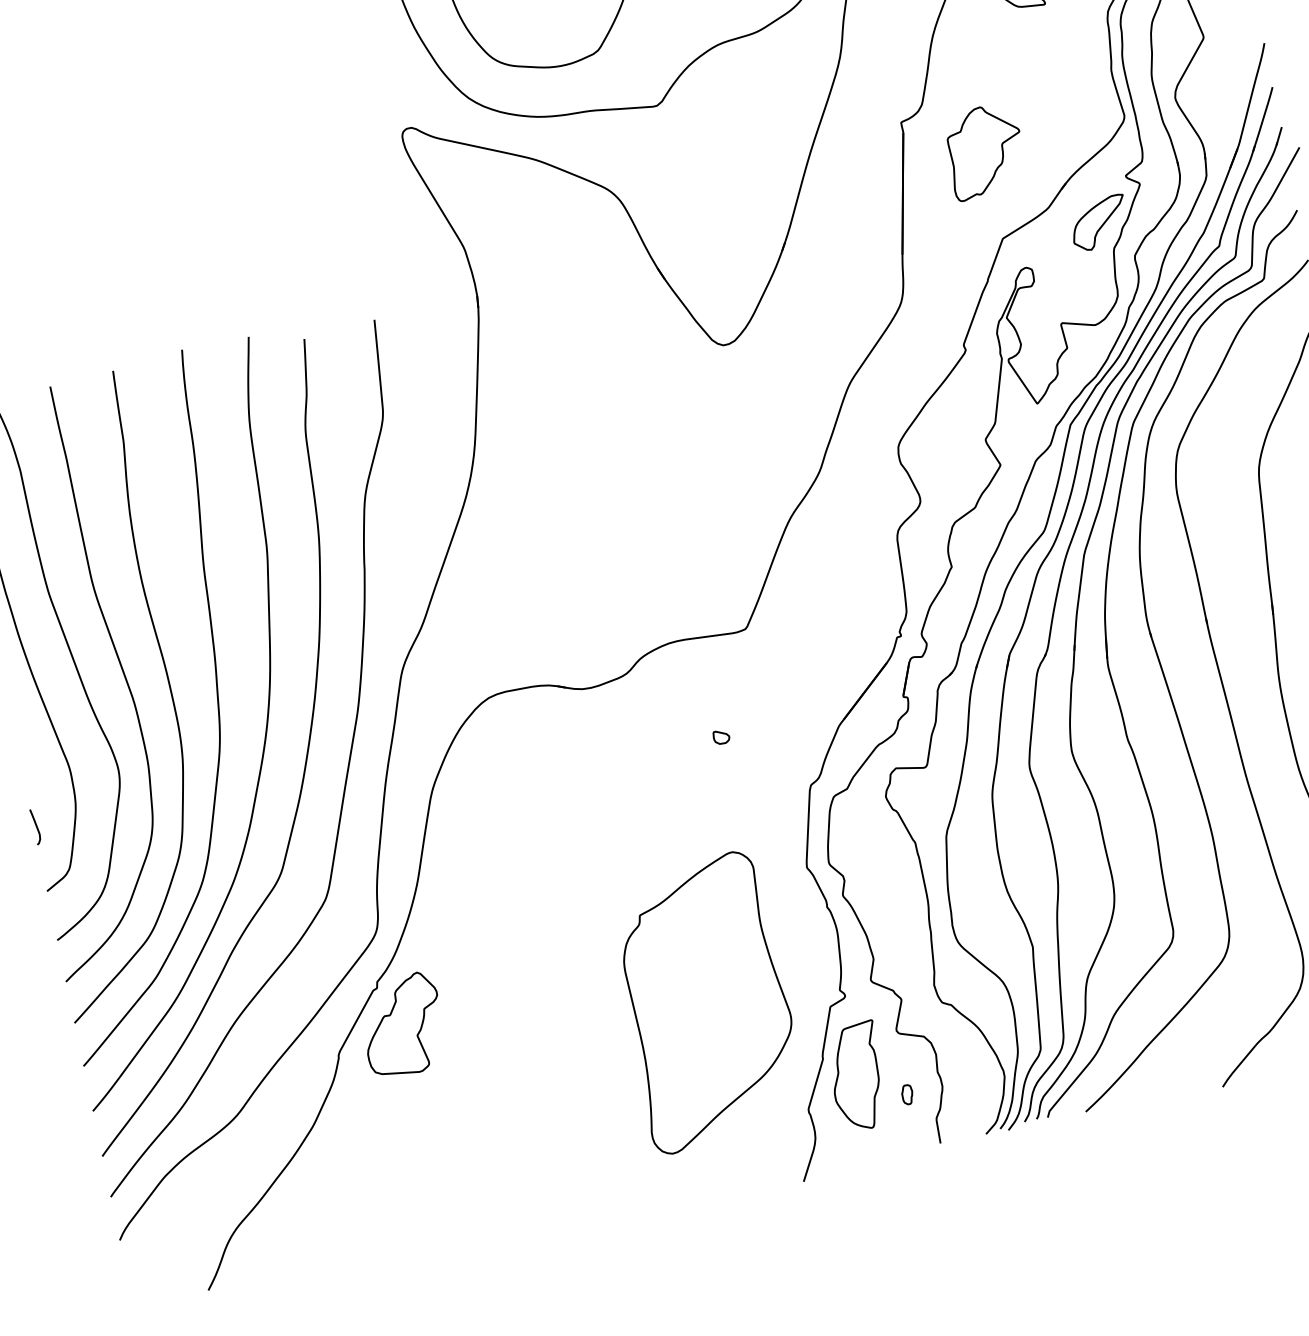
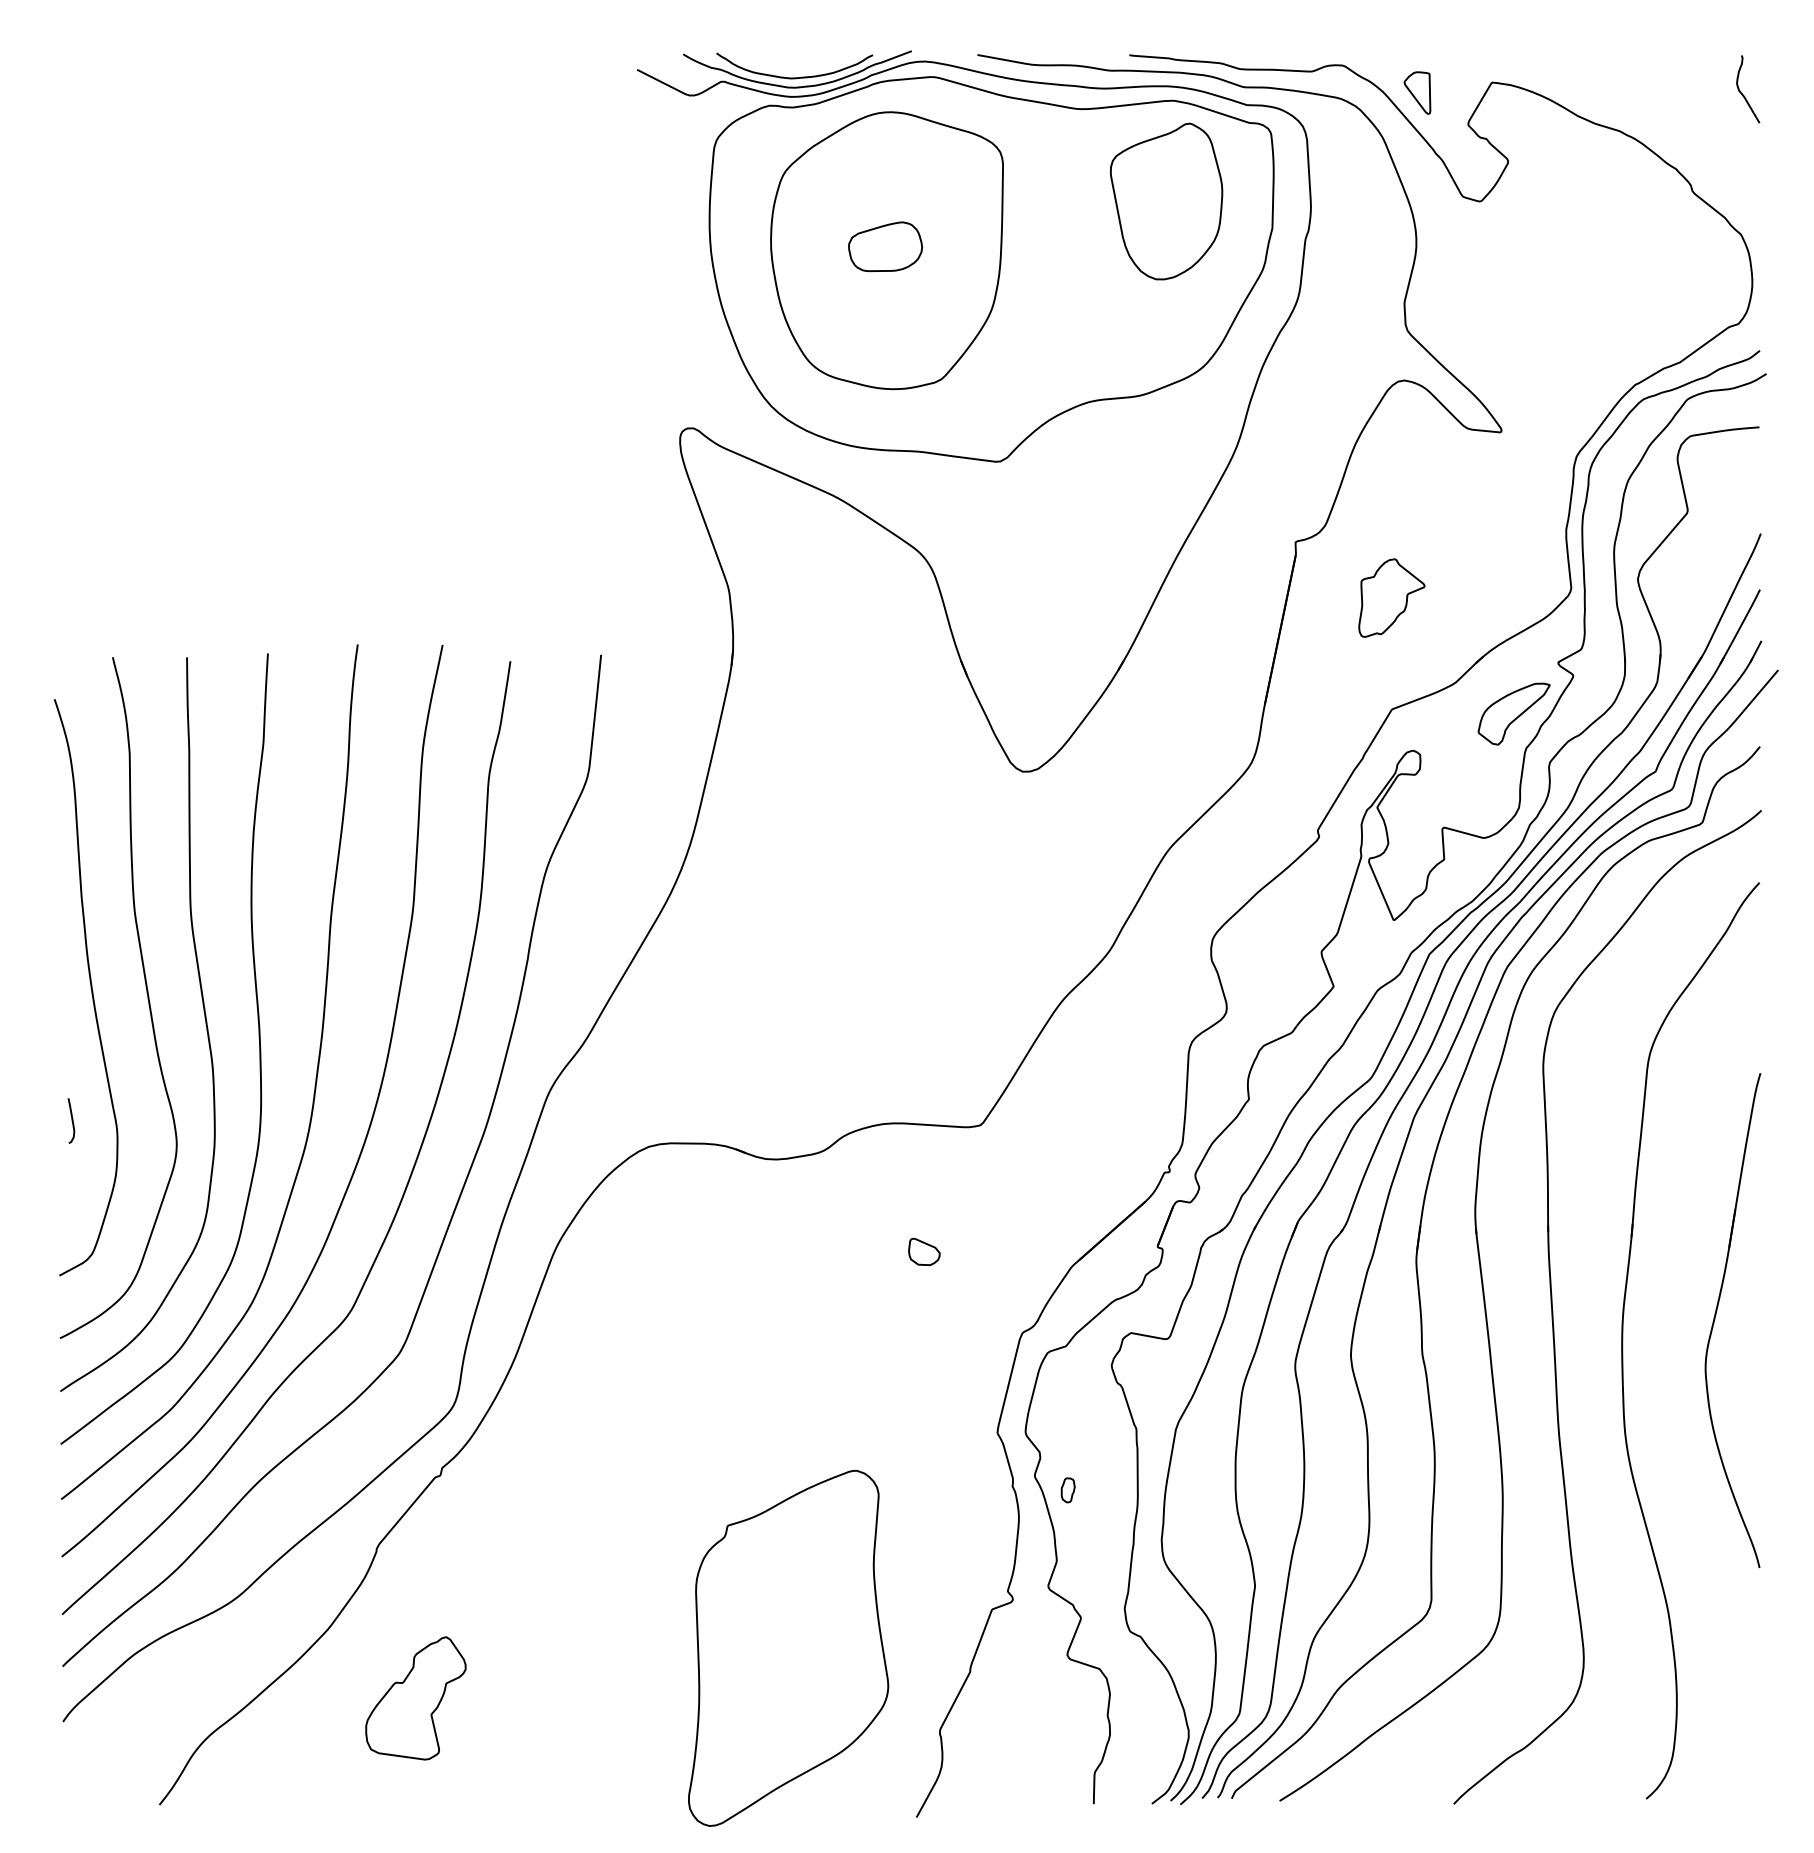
part: (984, 151) -> (1391, 597), size x0.7
part: (721, 736) -> (924, 1251), size x1.6
curve: (35, 826) -> (71, 1120), moved
part: (706, 1001) -> (788, 1647), moved
part: (402, 1025) -> (415, 1698), moved
part: (857, 1076) -> (1008, 1701), removed
part: (907, 1095) -> (1067, 1490), moved

